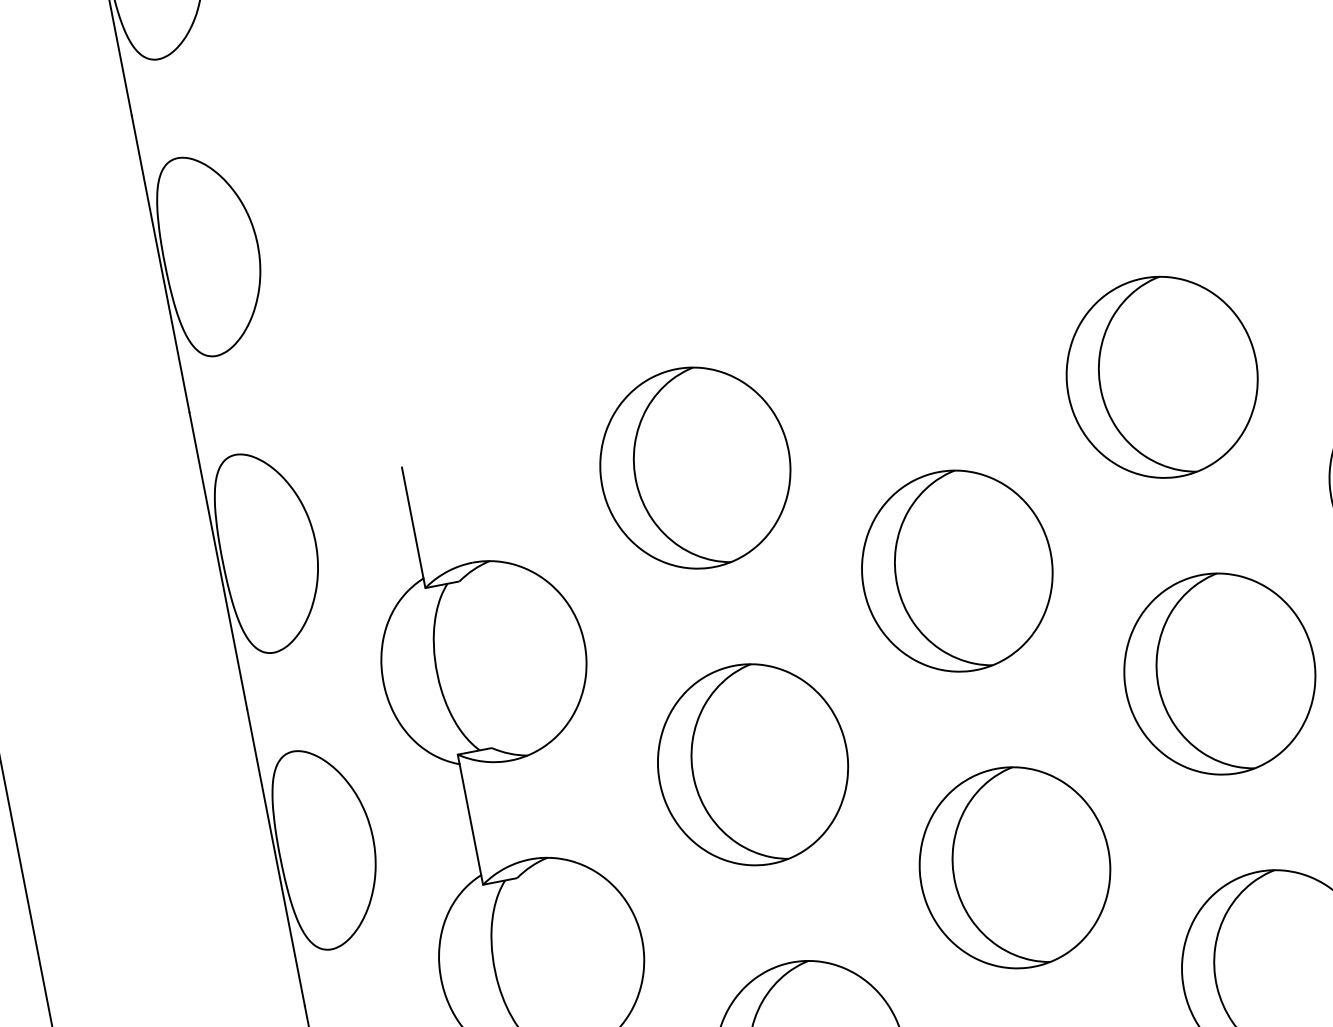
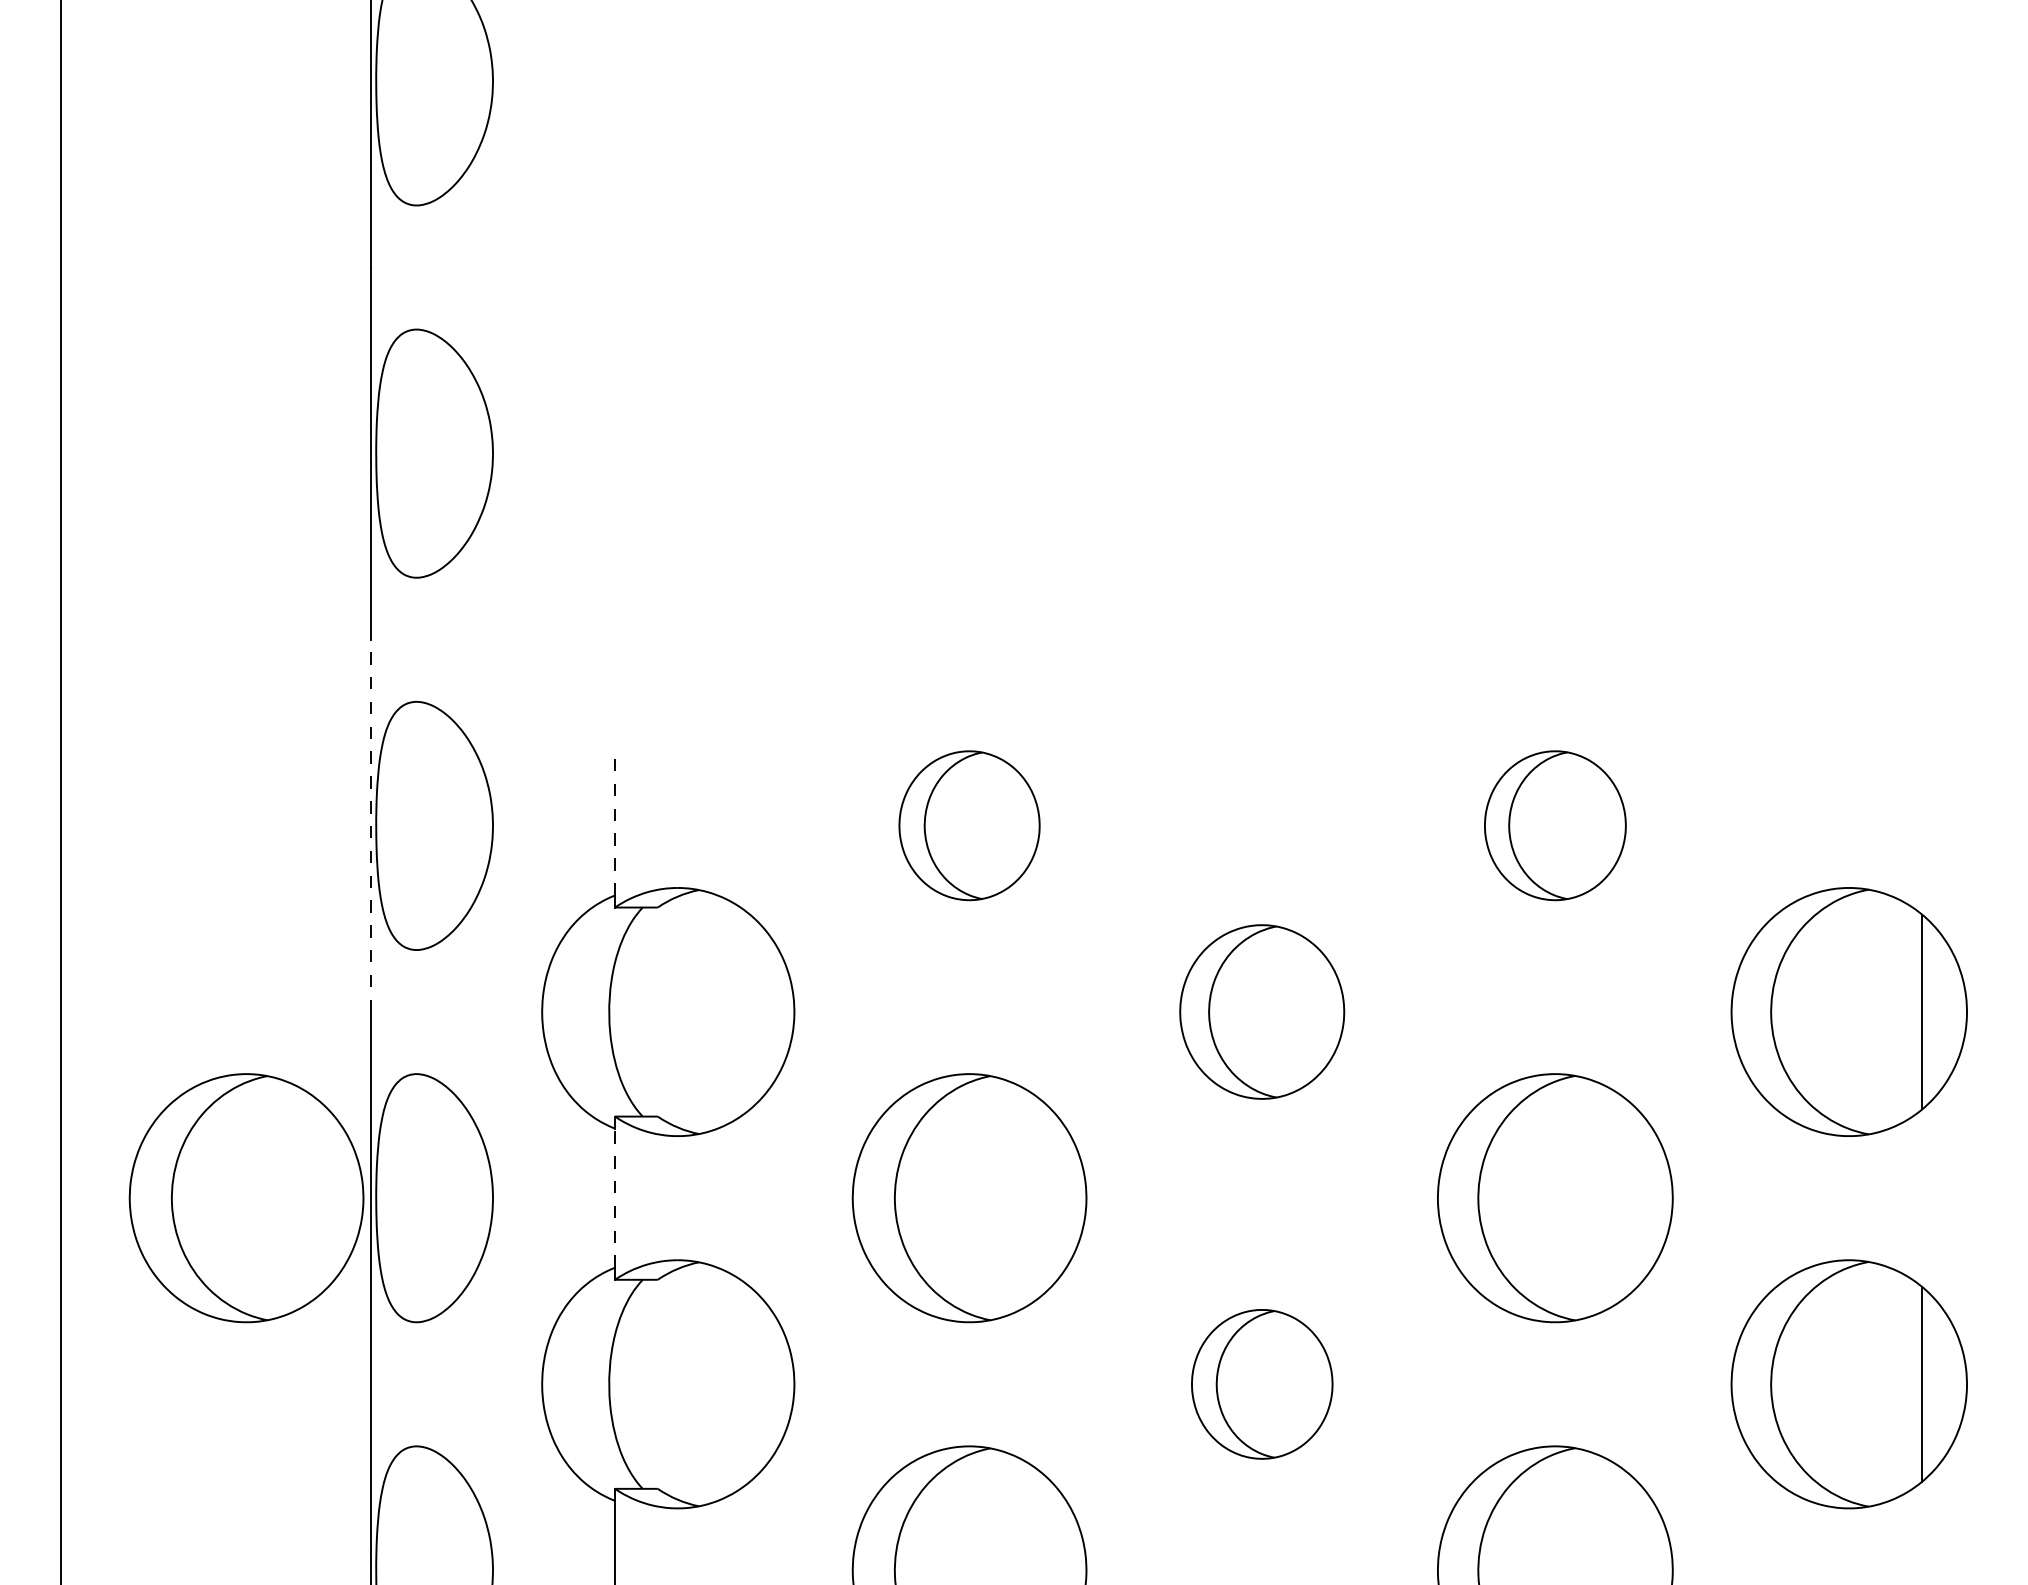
part: (1162, 377) -> (1555, 825), size x0.6
part: (695, 467) -> (969, 825), size x0.6
line: (413, 522) -> (615, 825), solid -> dashed
line: (218, 560) -> (371, 825), solid -> dashed
part: (957, 570) -> (1262, 1011), size x0.7
line: (470, 819) -> (615, 1198), solid -> dashed
part: (1015, 867) -> (1262, 1384), size x0.6
part: (176, 877) -> (246, 1198), added

